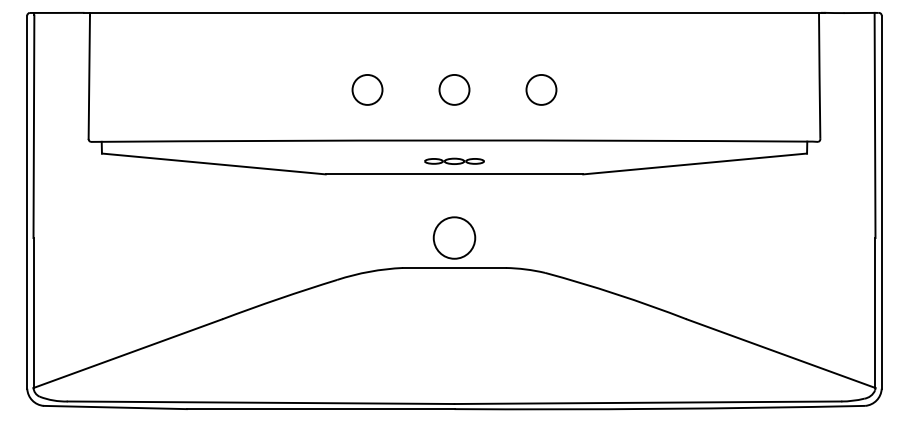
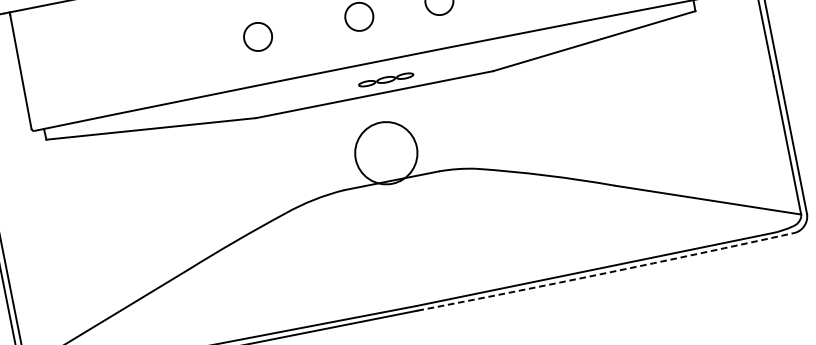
circle: (367, 89) -> (257, 36), moved
part: (454, 160) -> (385, 79), moved
circle: (454, 237) -> (386, 152), size x1.6
arc: (659, 408) -> (606, 272), solid -> dashed

